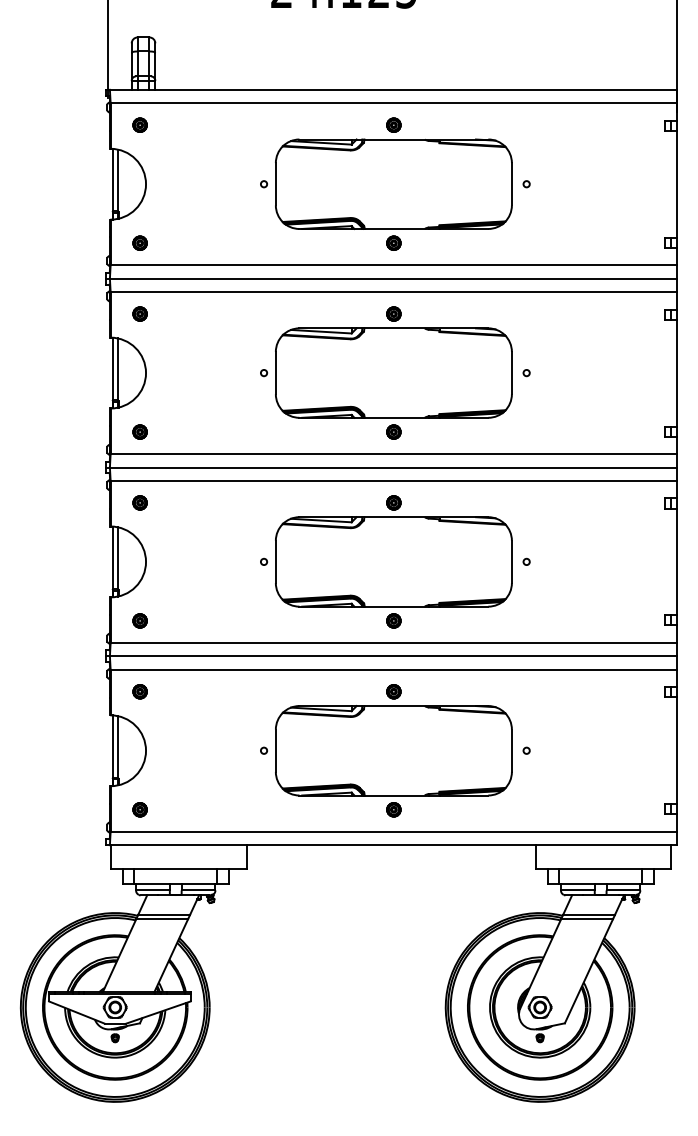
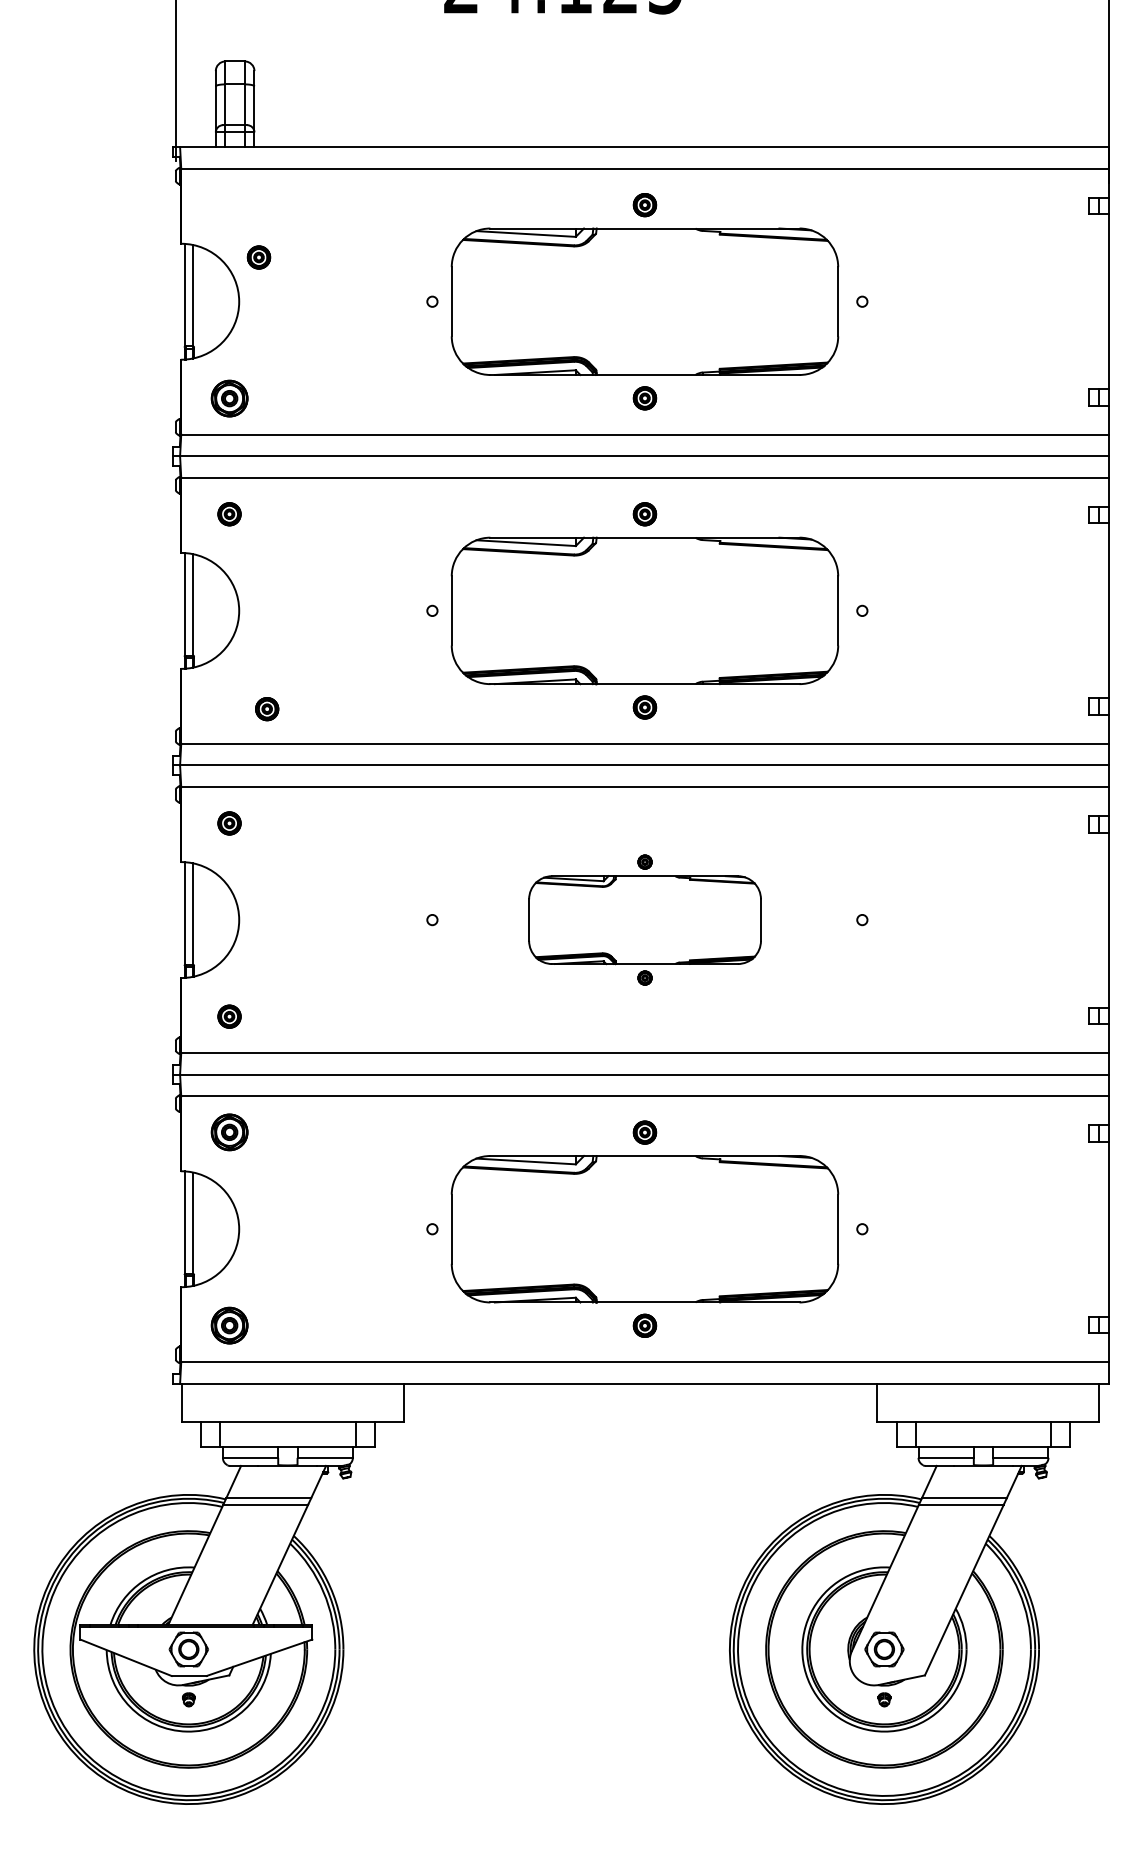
part: (139, 124) -> (257, 256), moved
part: (139, 242) -> (228, 397), size x1.6
part: (139, 431) -> (266, 708), moved
part: (393, 561) -> (644, 919), size x0.6
part: (139, 691) -> (228, 1132), size x1.6
part: (139, 809) -> (228, 1325), size x1.6

